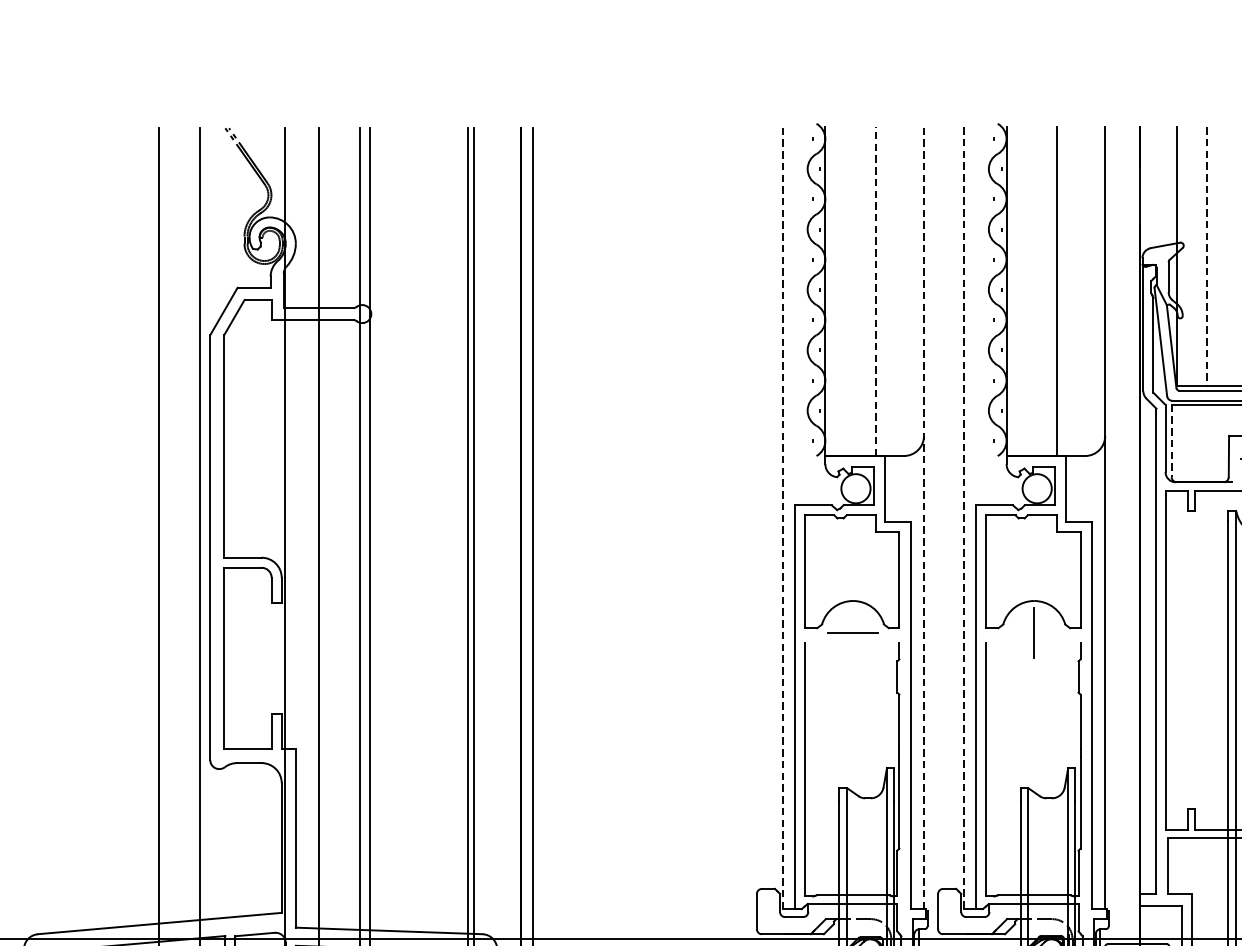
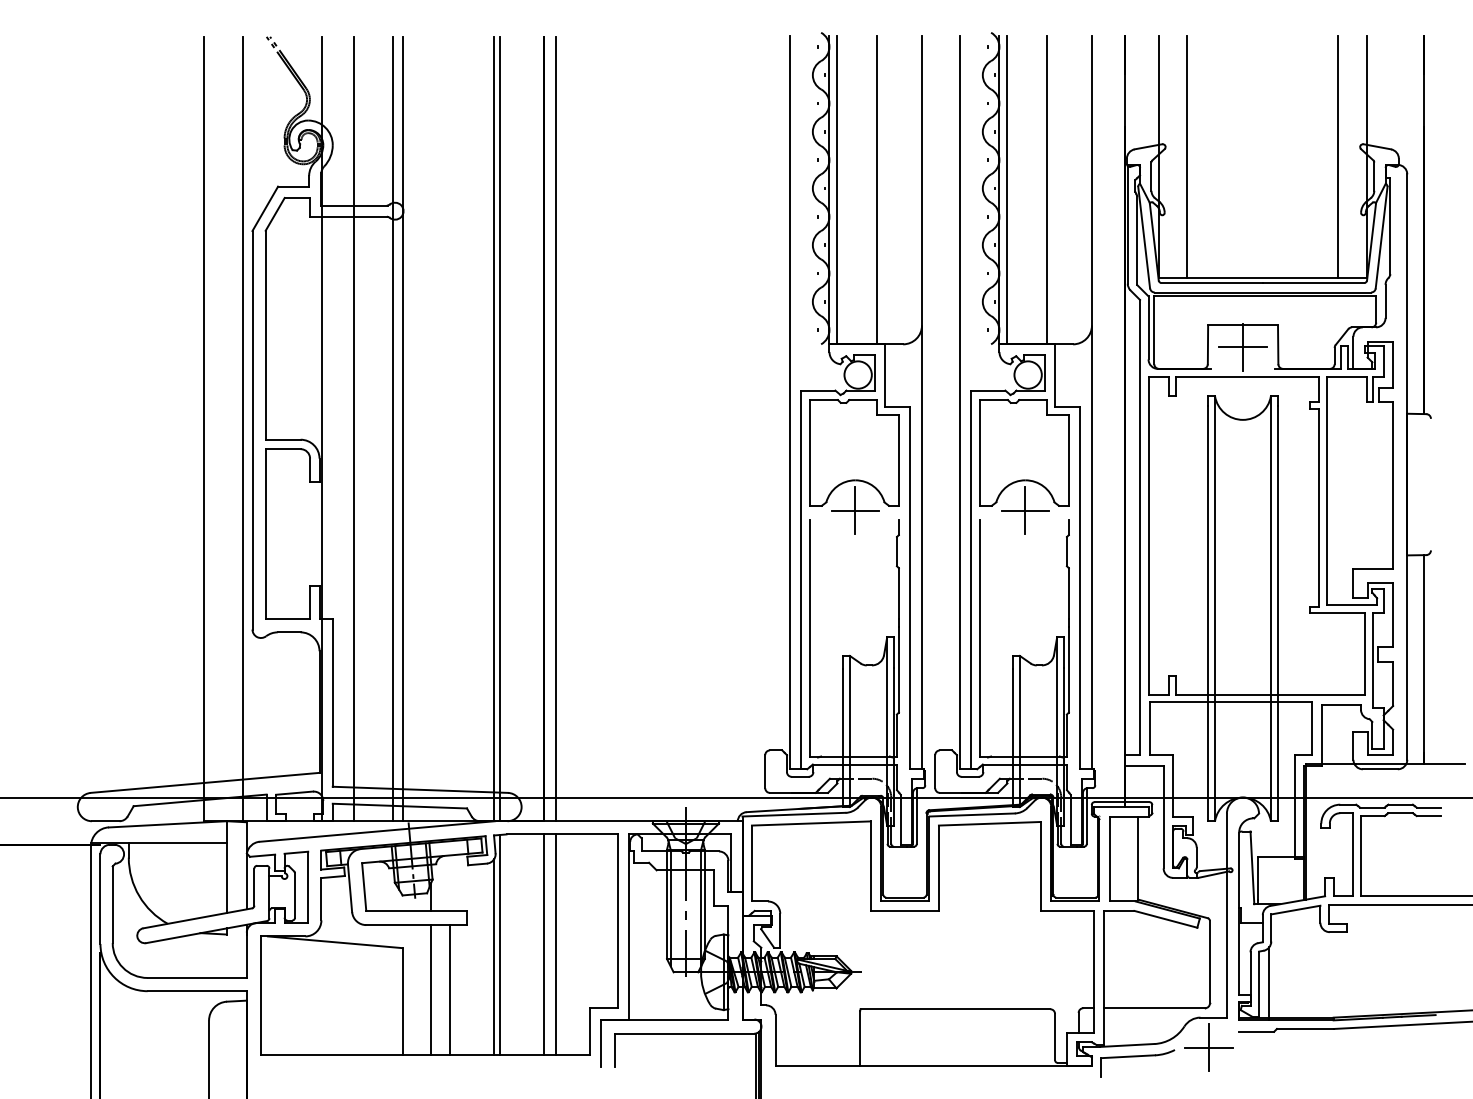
line: (1207, 256) -> (1187, 157), dashed -> solid
line: (833, 290) -> (837, 189), added
line: (875, 290) -> (876, 189), dashed -> solid
line: (1014, 290) -> (1006, 189), added
line: (1171, 441) -> (1154, 330), dashed -> solid
line: (782, 518) -> (789, 402), dashed -> solid
line: (924, 518) -> (922, 402), dashed -> solid
line: (964, 518) -> (959, 402), dashed -> solid
line: (853, 633) -> (855, 510), added
line: (1034, 633) -> (1025, 510), added

